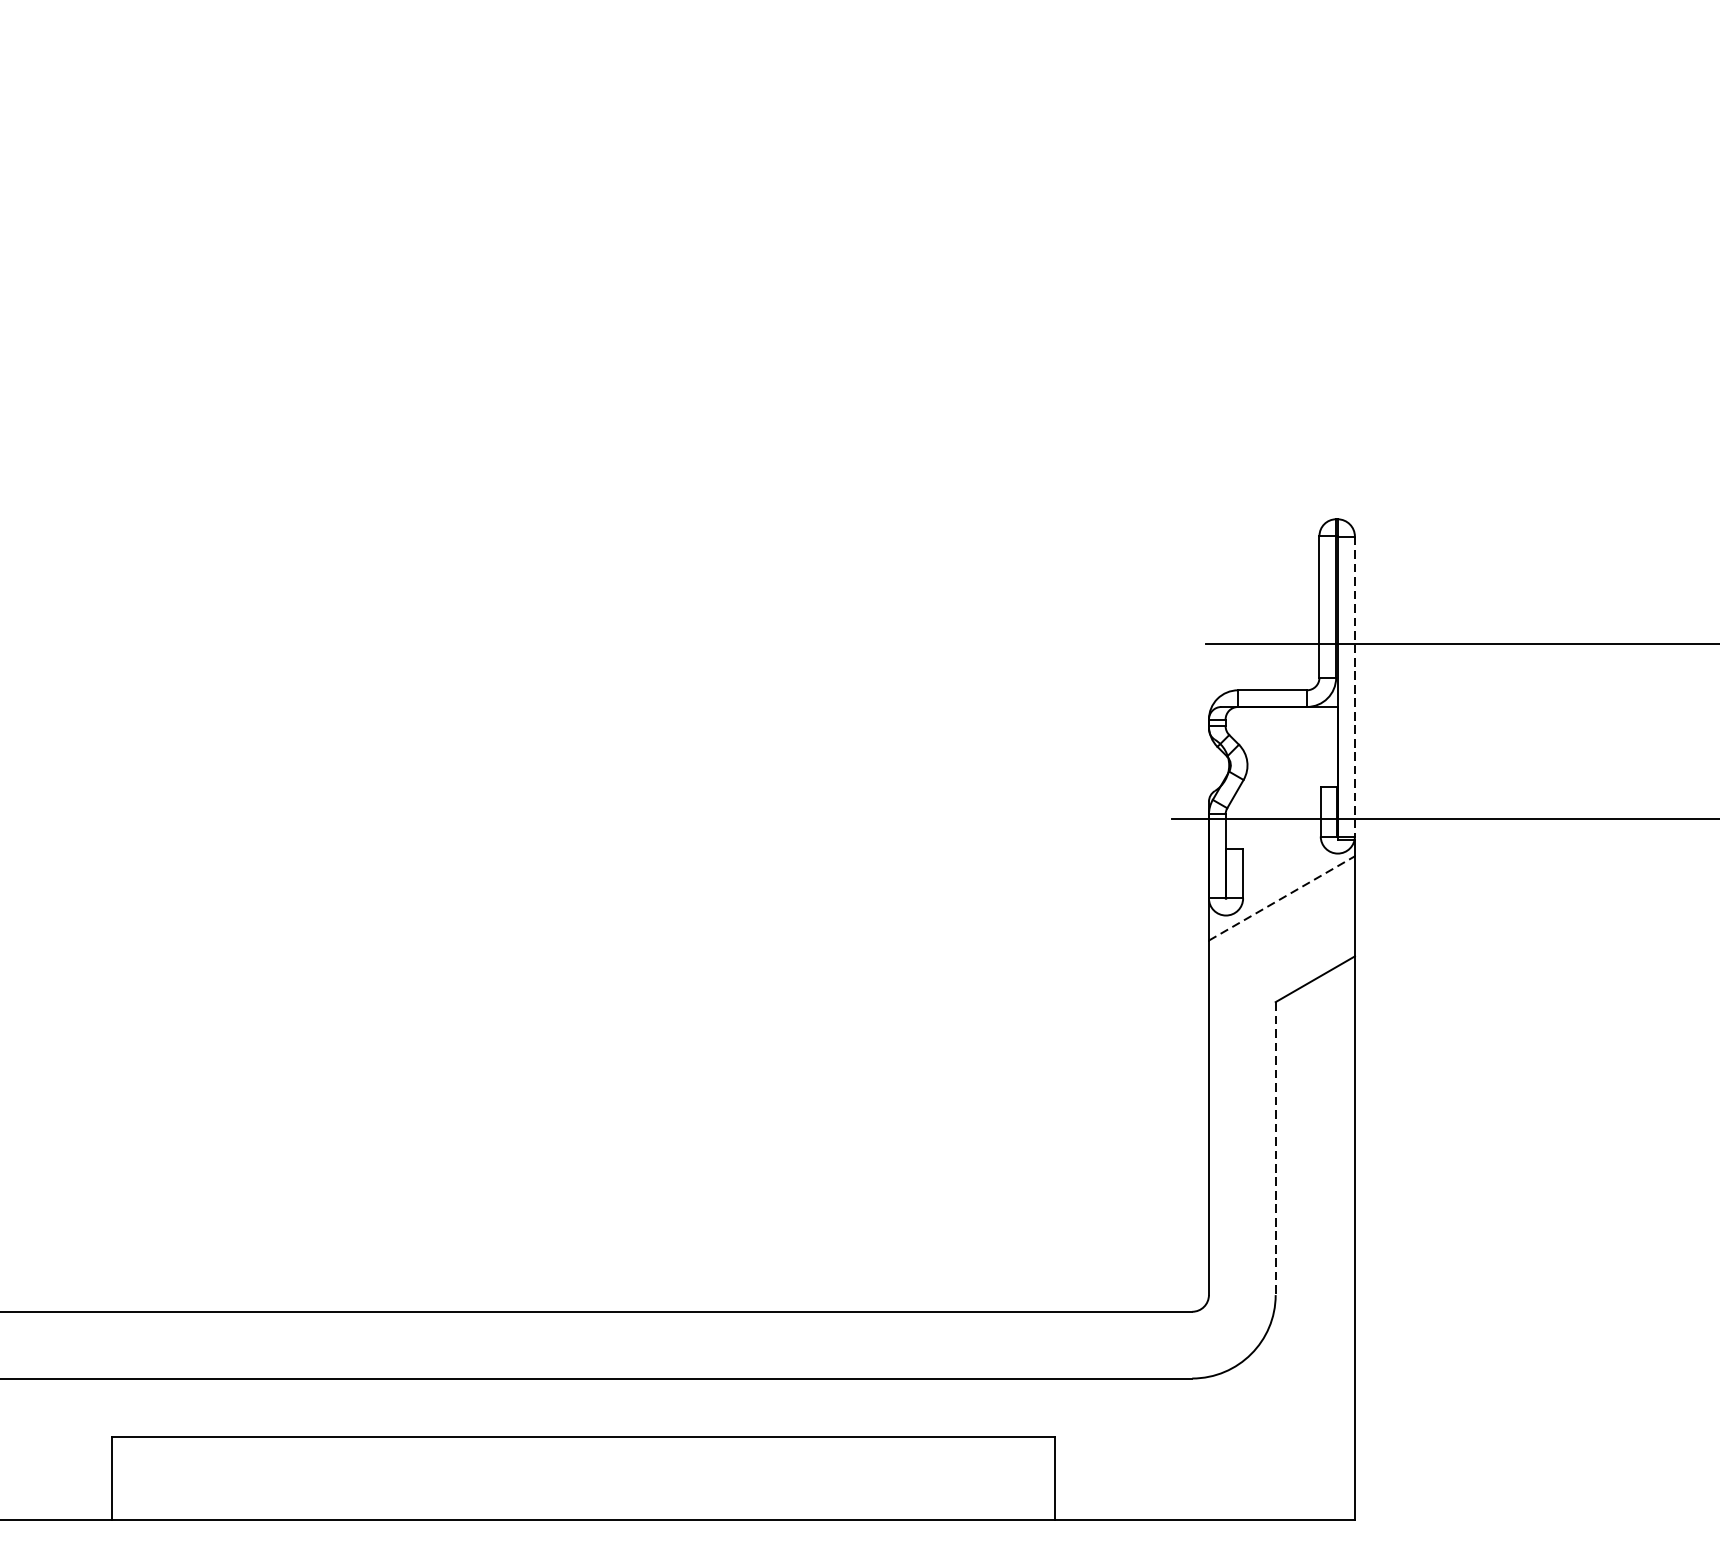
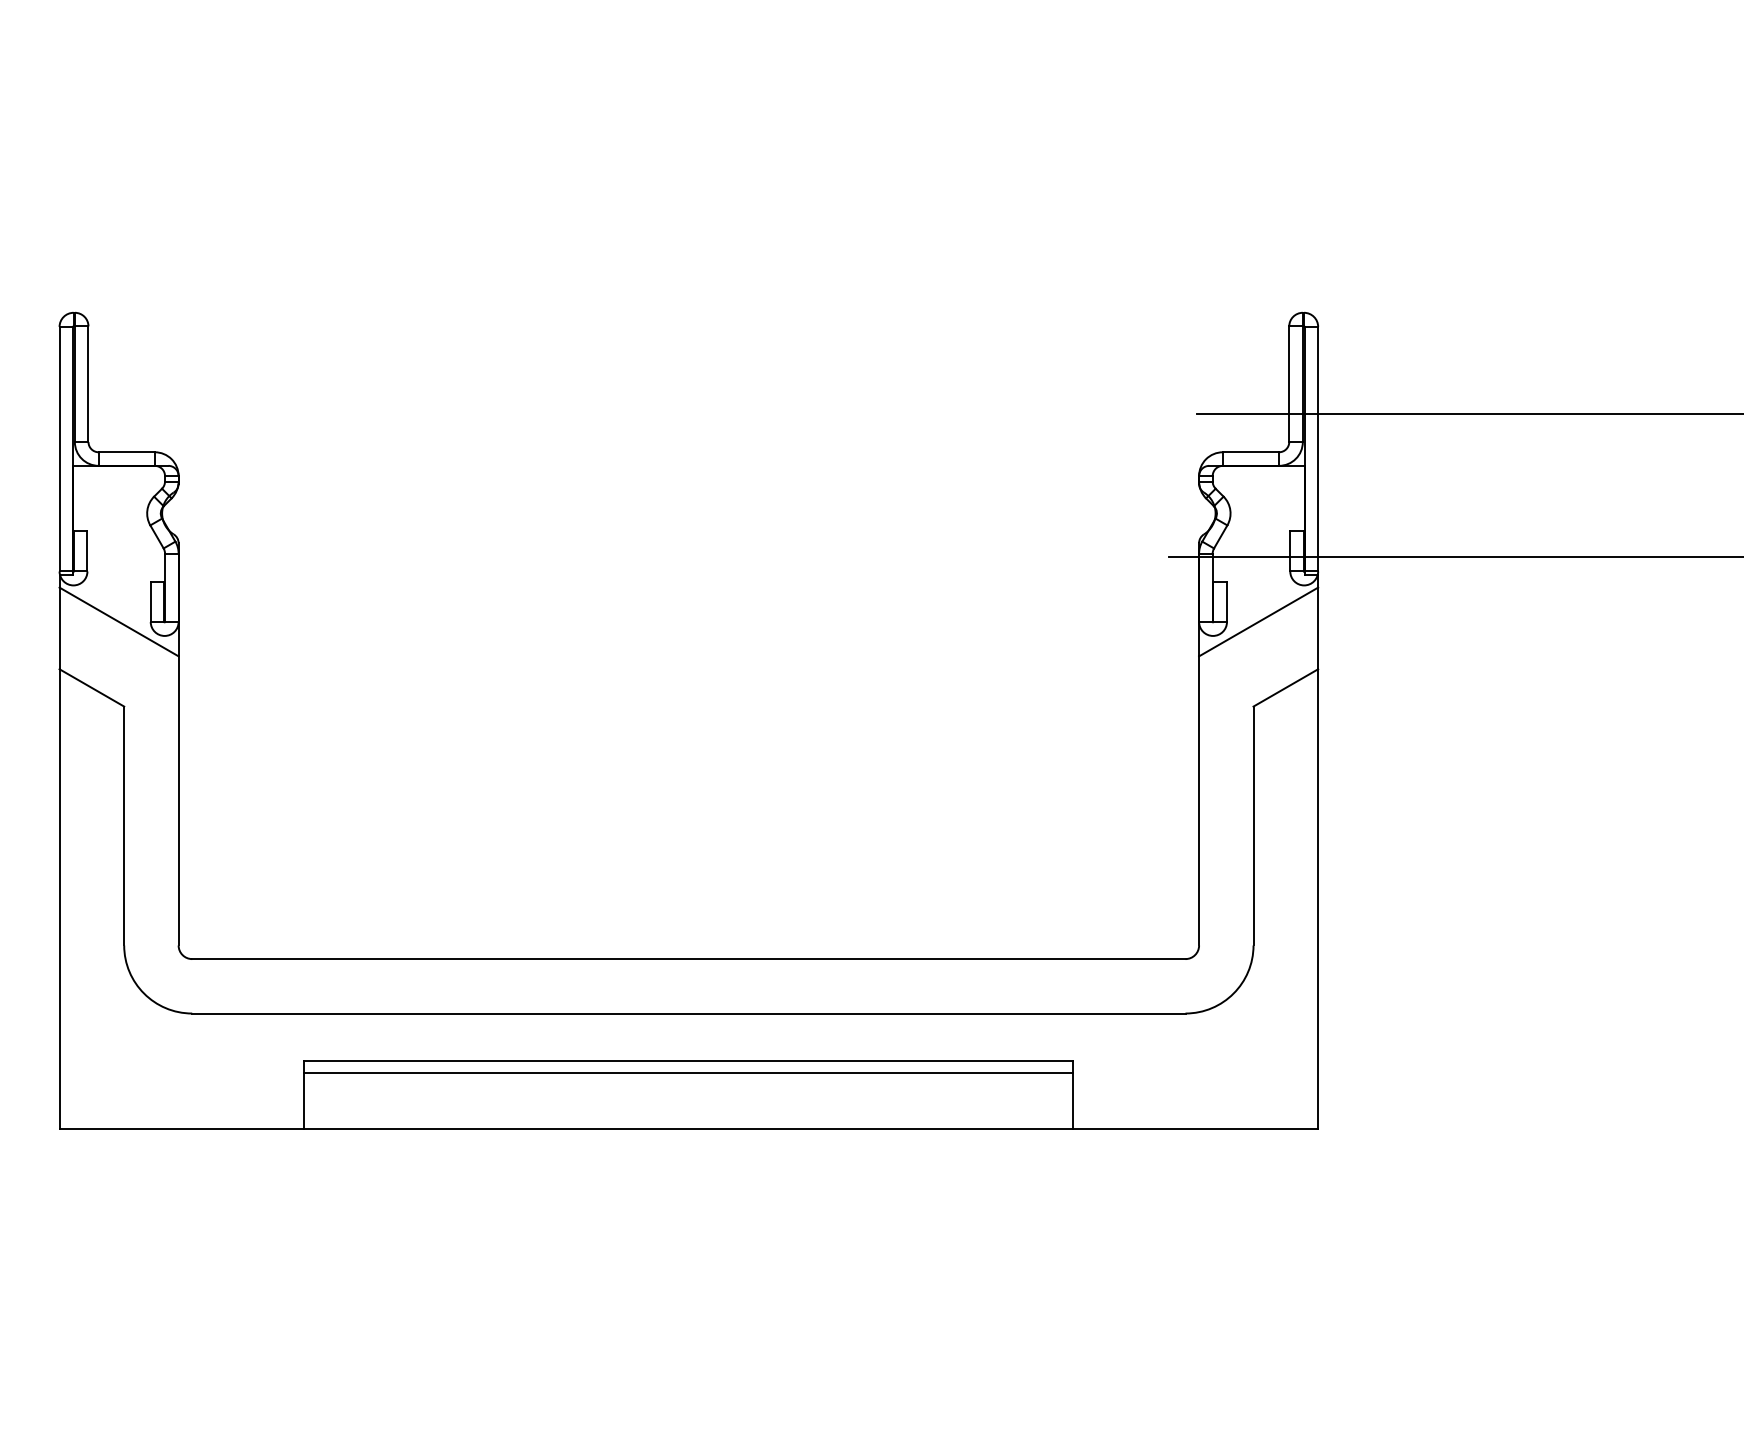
line: (1355, 686) -> (1318, 449), dashed -> solid
line: (1281, 897) -> (1258, 621), dashed -> solid
line: (1275, 1149) -> (1253, 826), dashed -> solid
line: (582, 1452) -> (688, 1073), added

